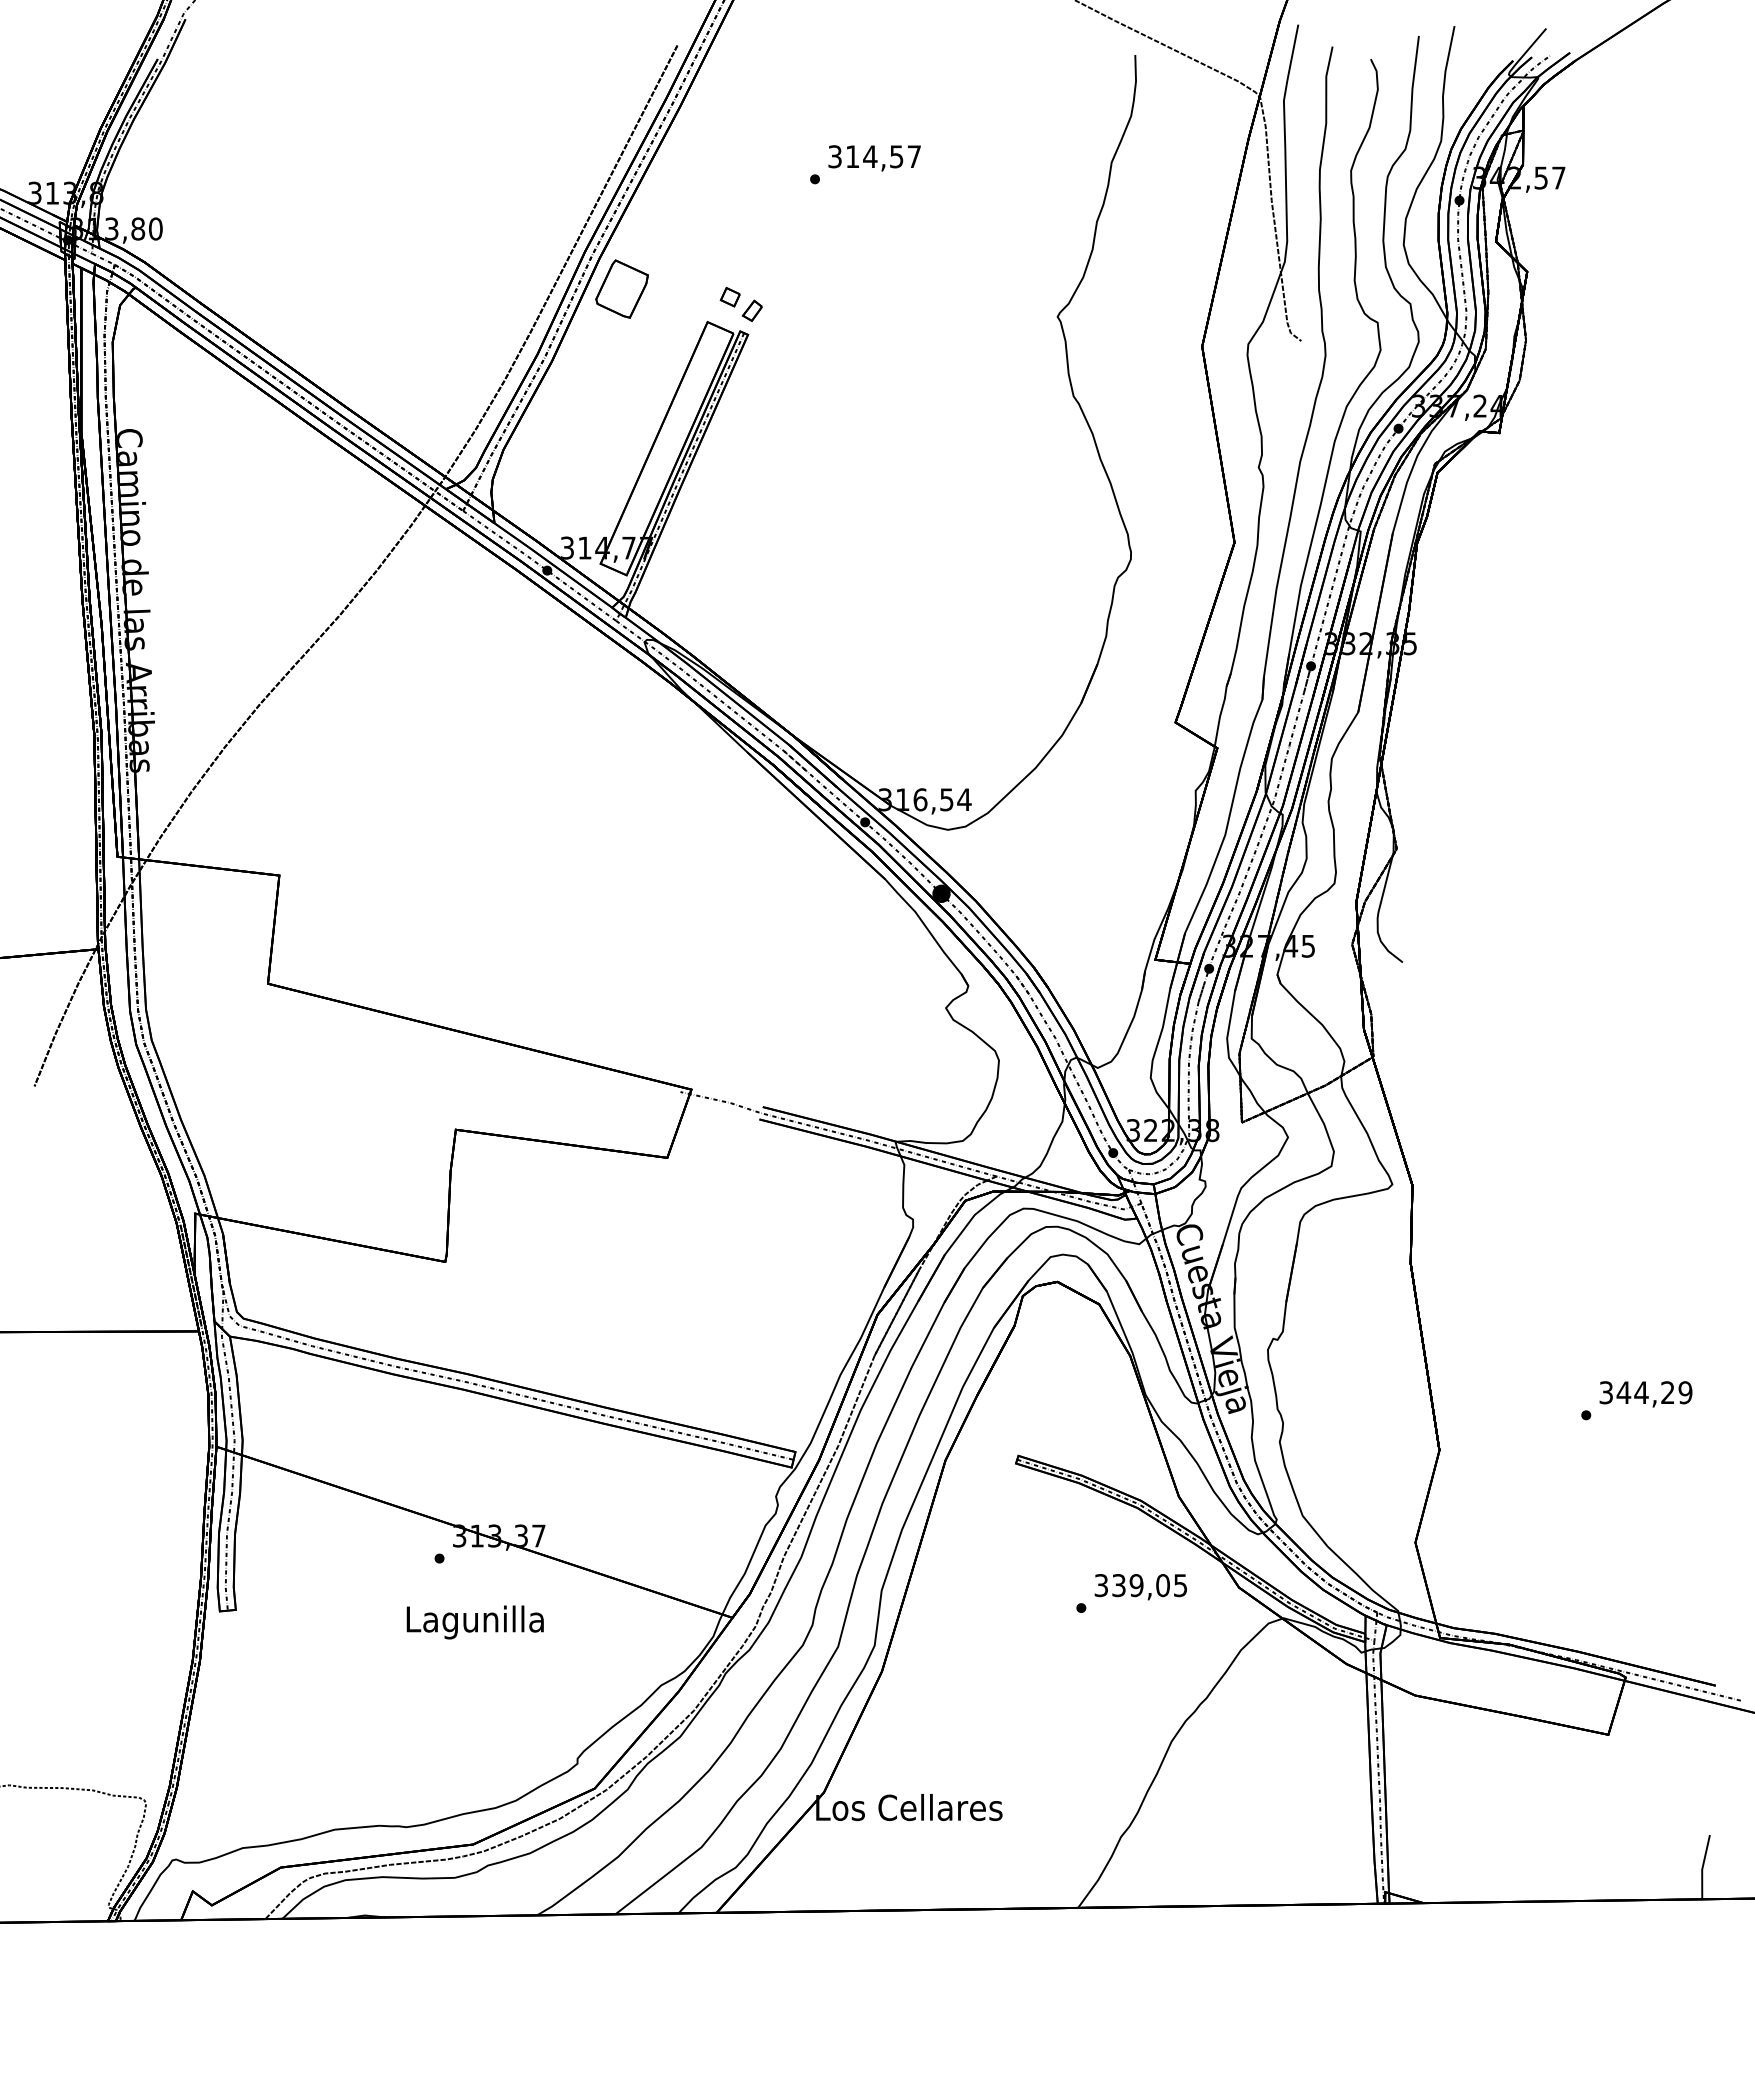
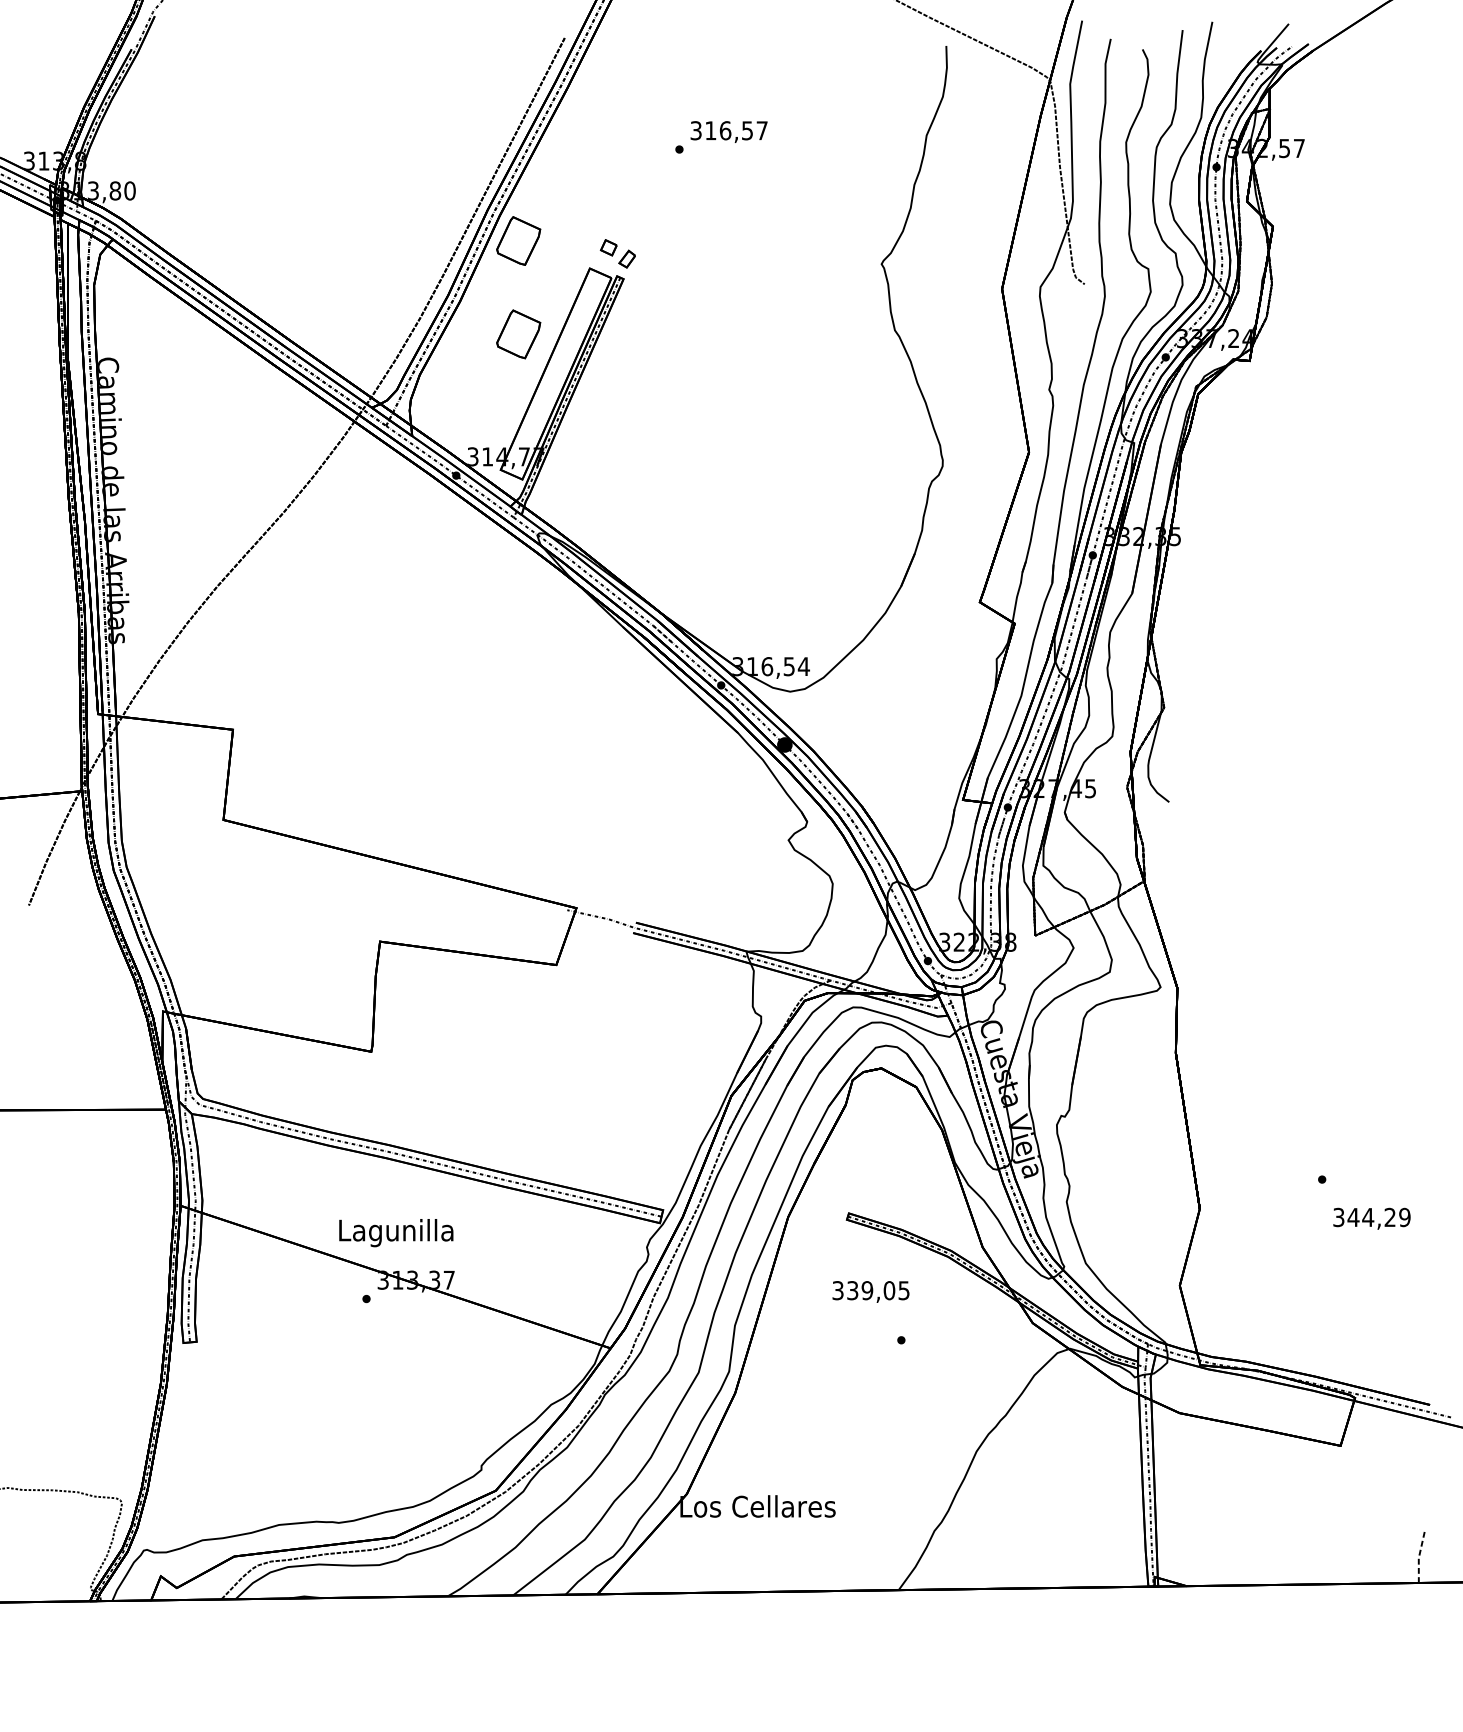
text: (870, 156) -> (725, 130), 314,57 -> 316,57
part: (621, 400) -> (518, 333), added
text: (1645, 1394) -> (1371, 1218), moved
text: (1140, 1587) -> (870, 1292), moved
text: (474, 1622) -> (395, 1233), moved
line: (1702, 1866) -> (1419, 1555), solid -> dashed

